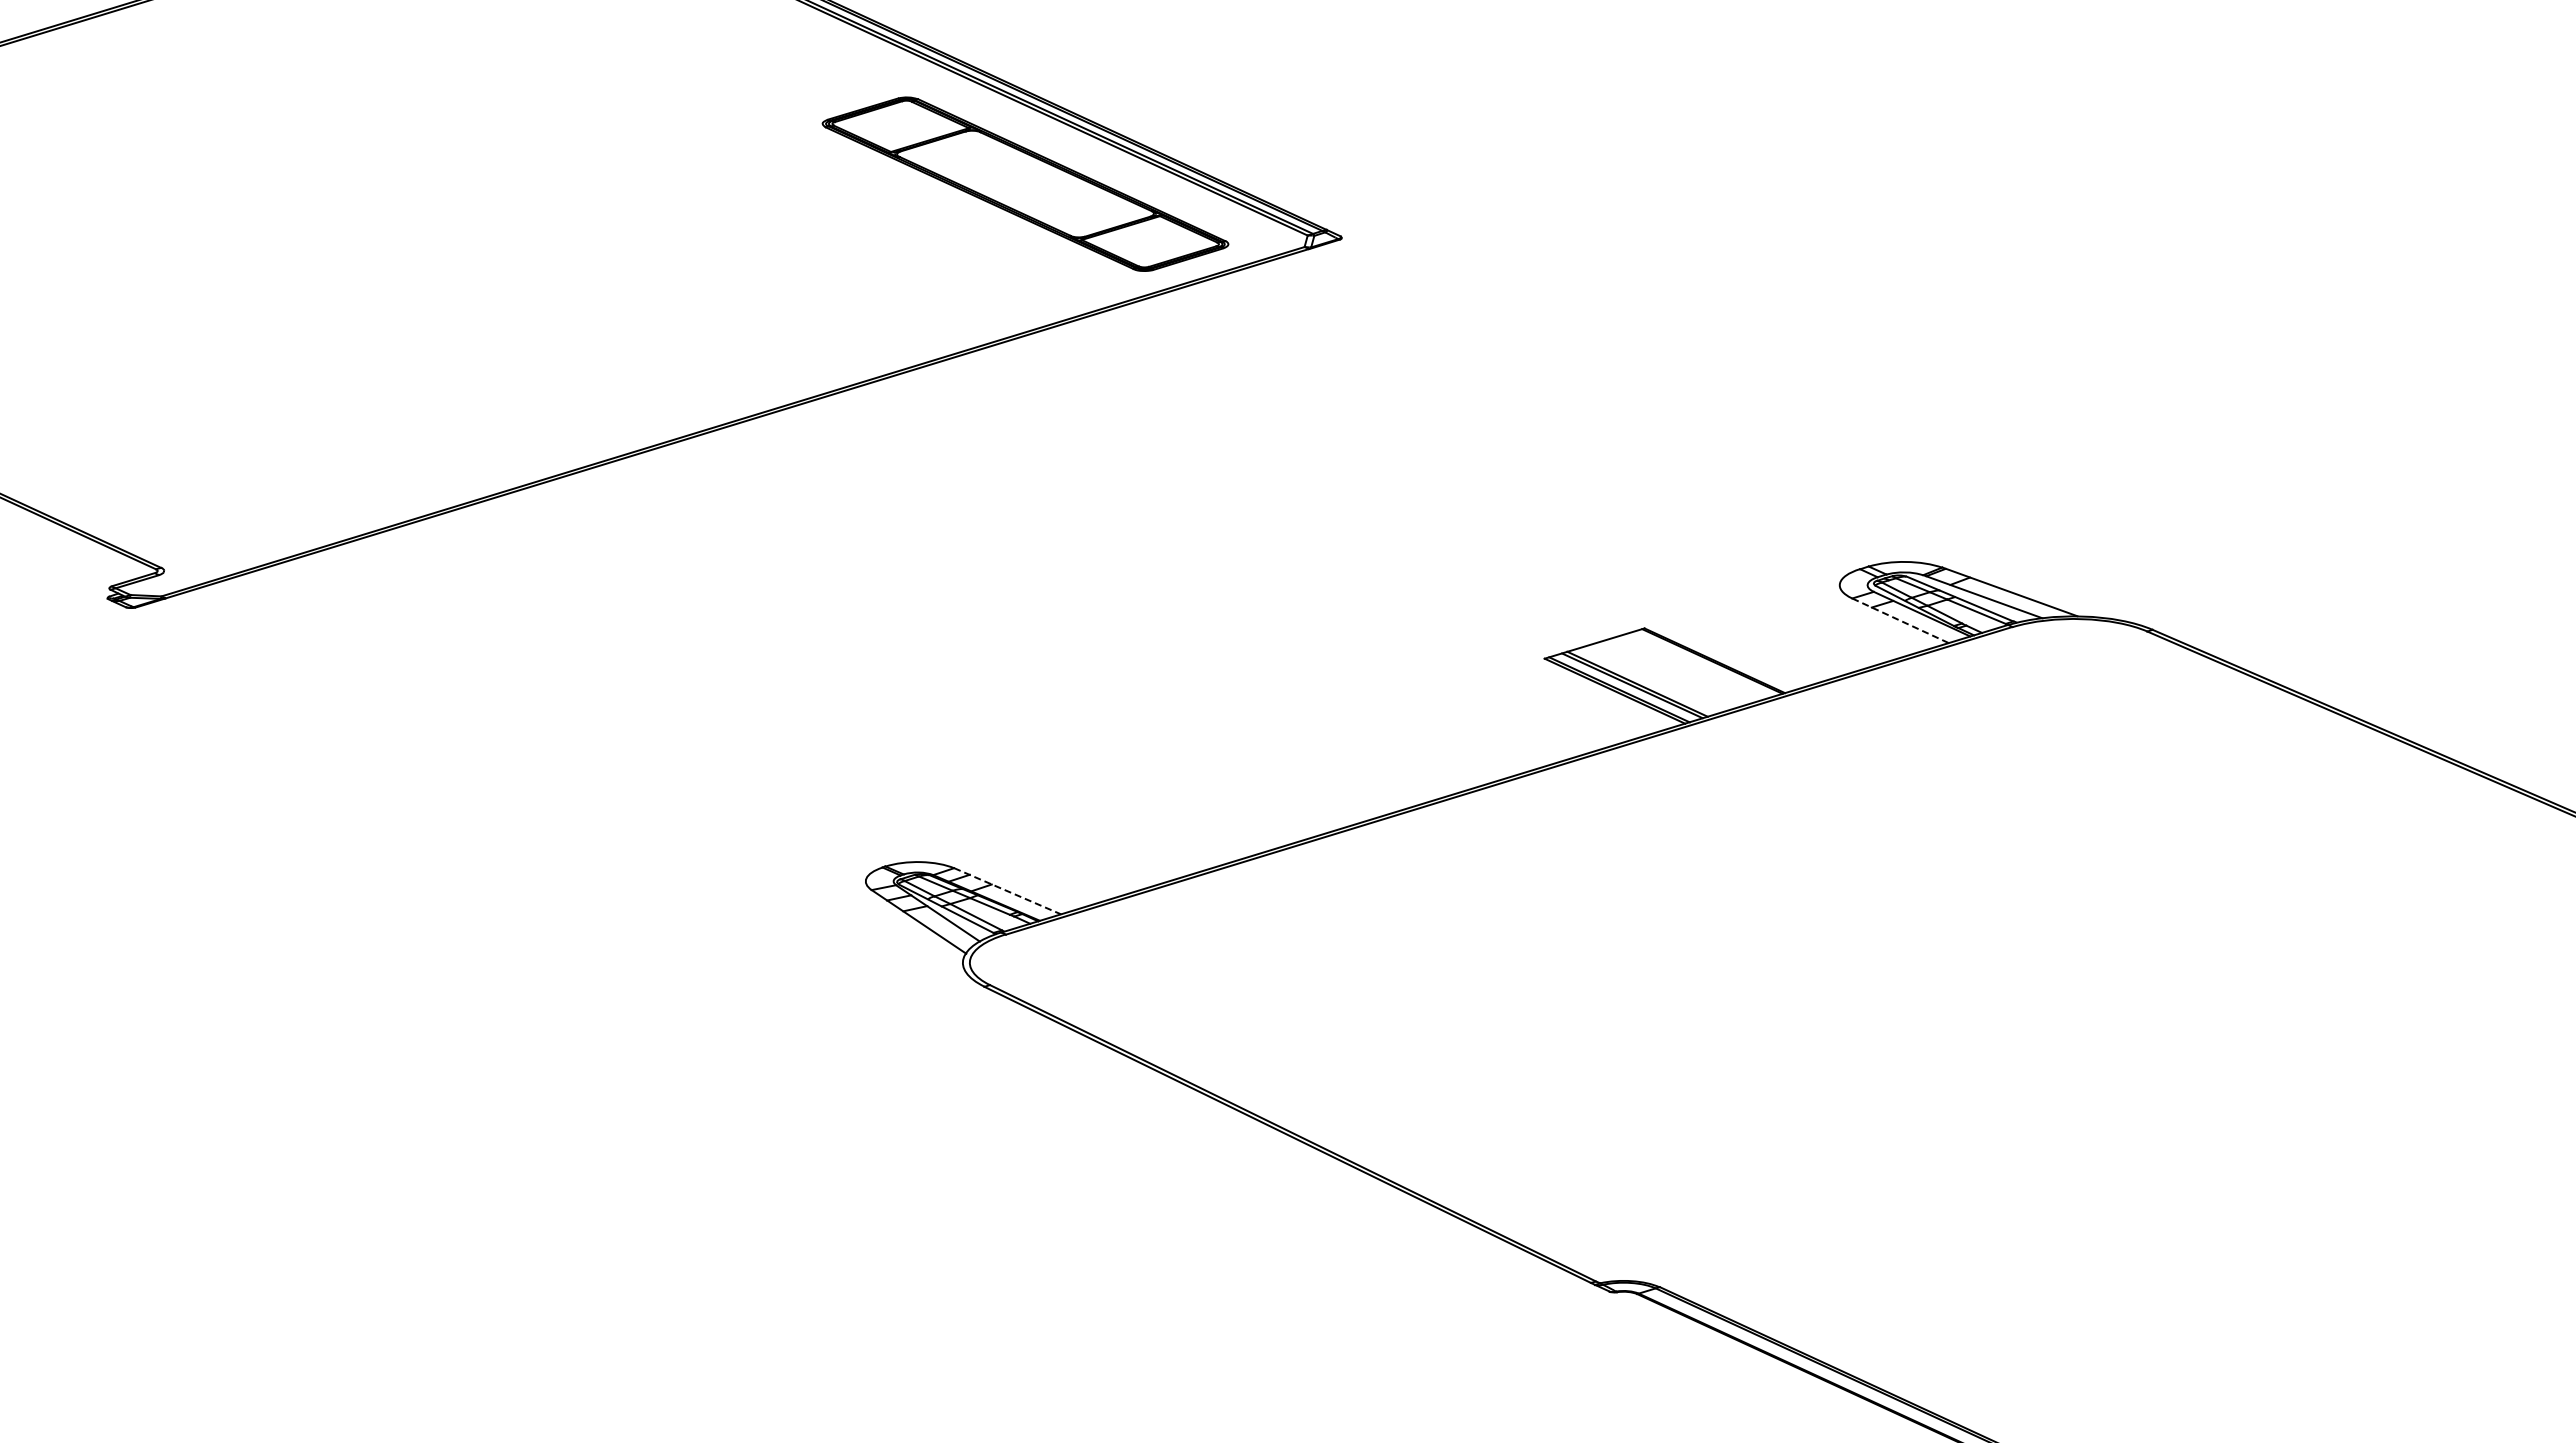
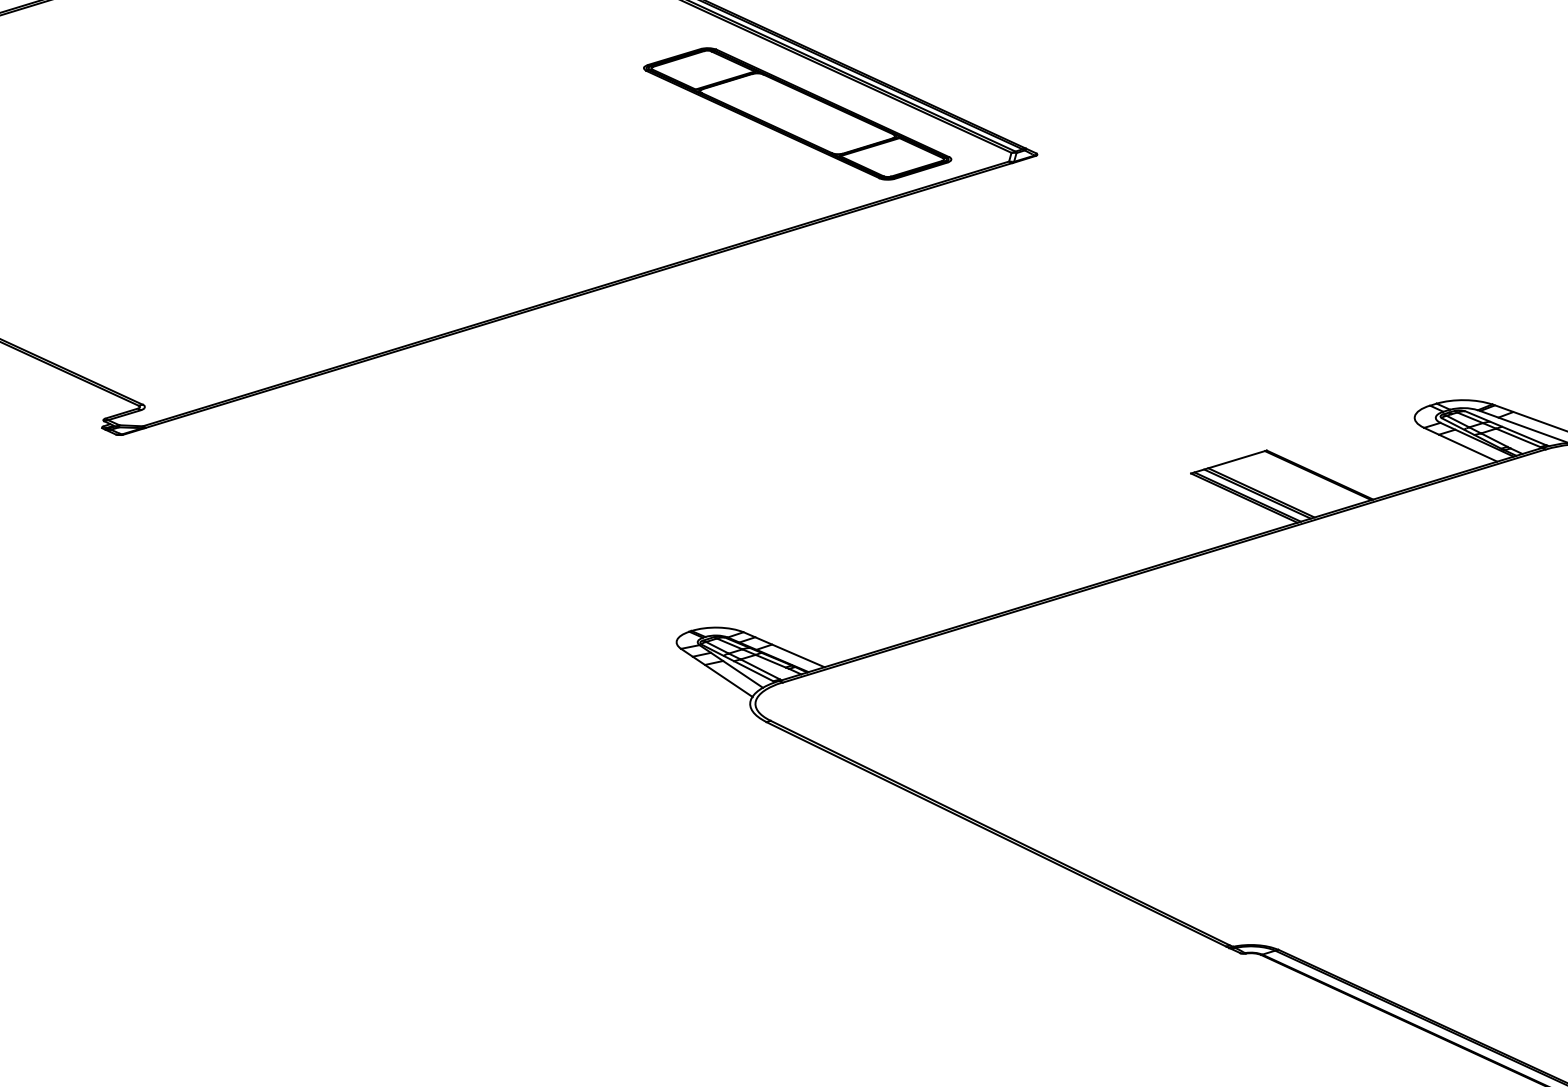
line: (1900, 620) -> (1460, 444), dashed -> solid
line: (1008, 891) -> (784, 649), dashed -> solid

